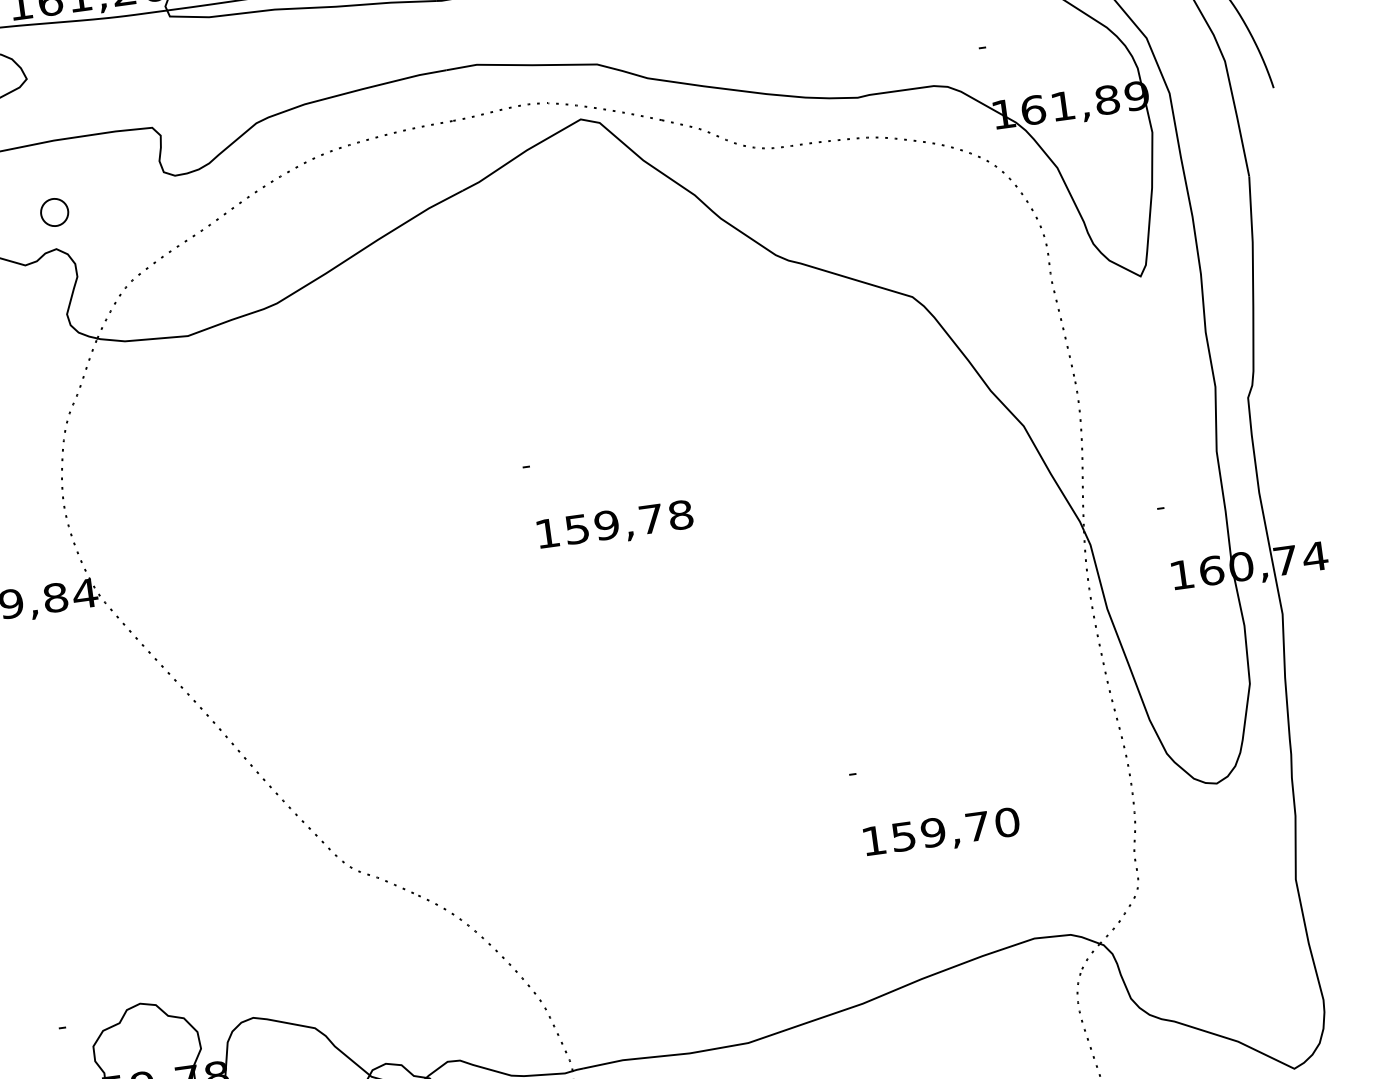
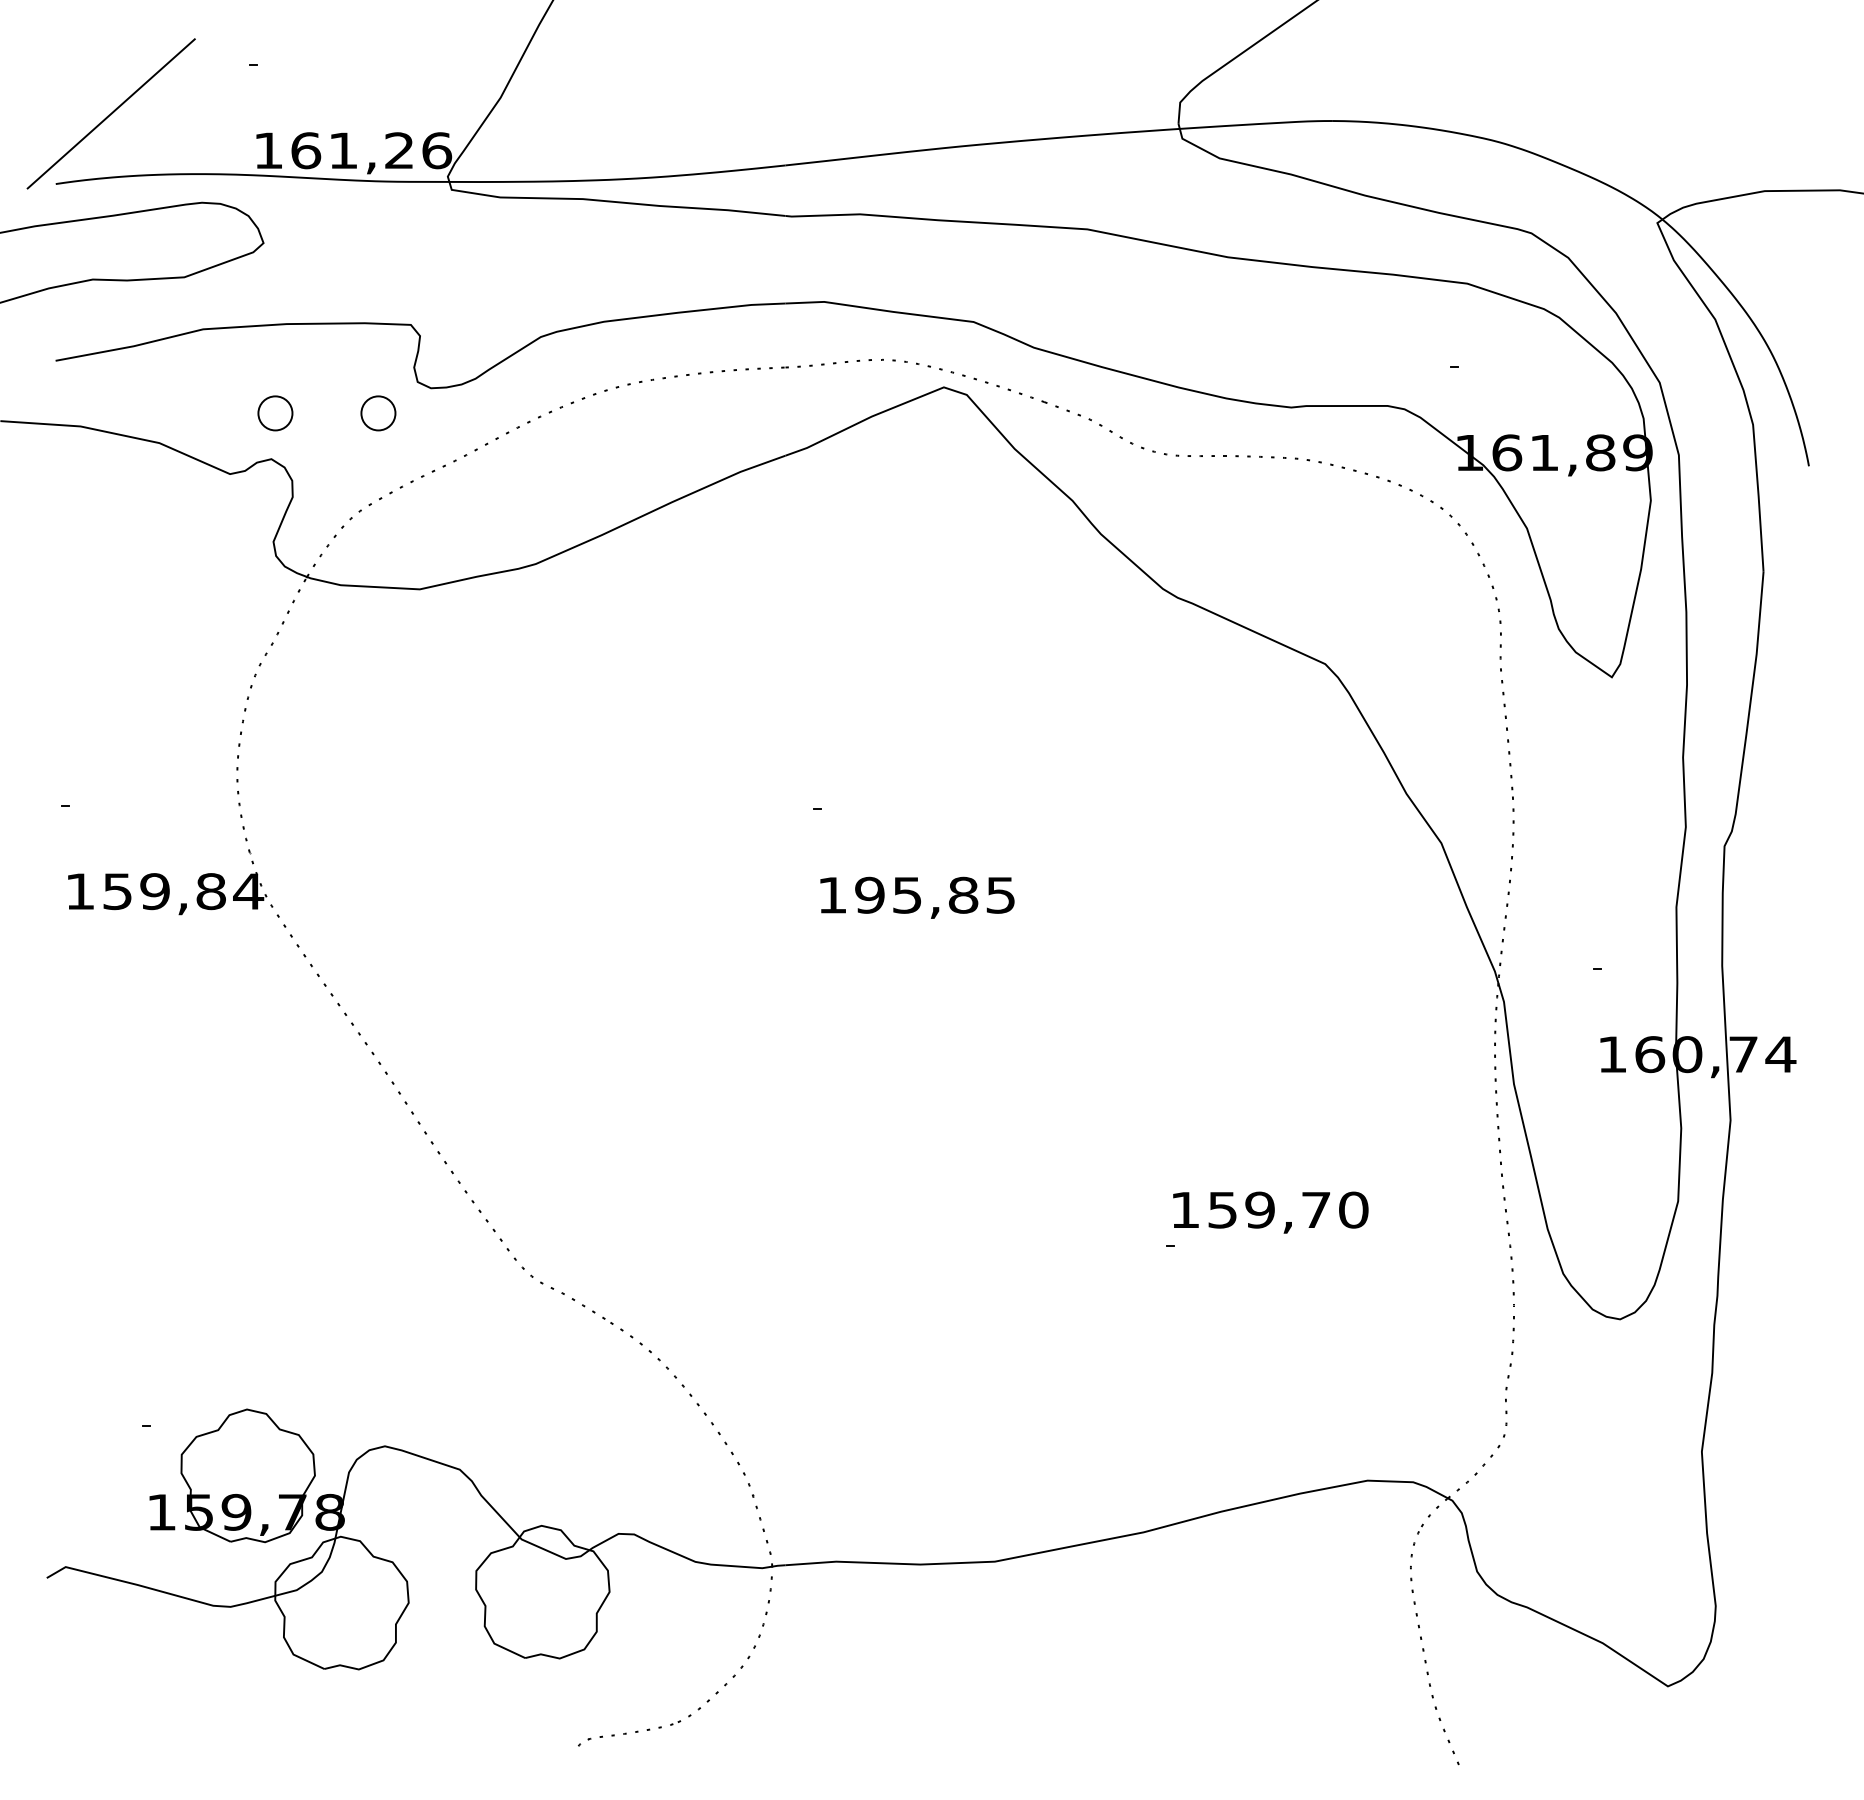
part: (136, 201) -> (378, 413), added
text: (629, 521) -> (935, 894), 159,78 -> 195,85
text: (941, 833) -> (1270, 1212), moved

